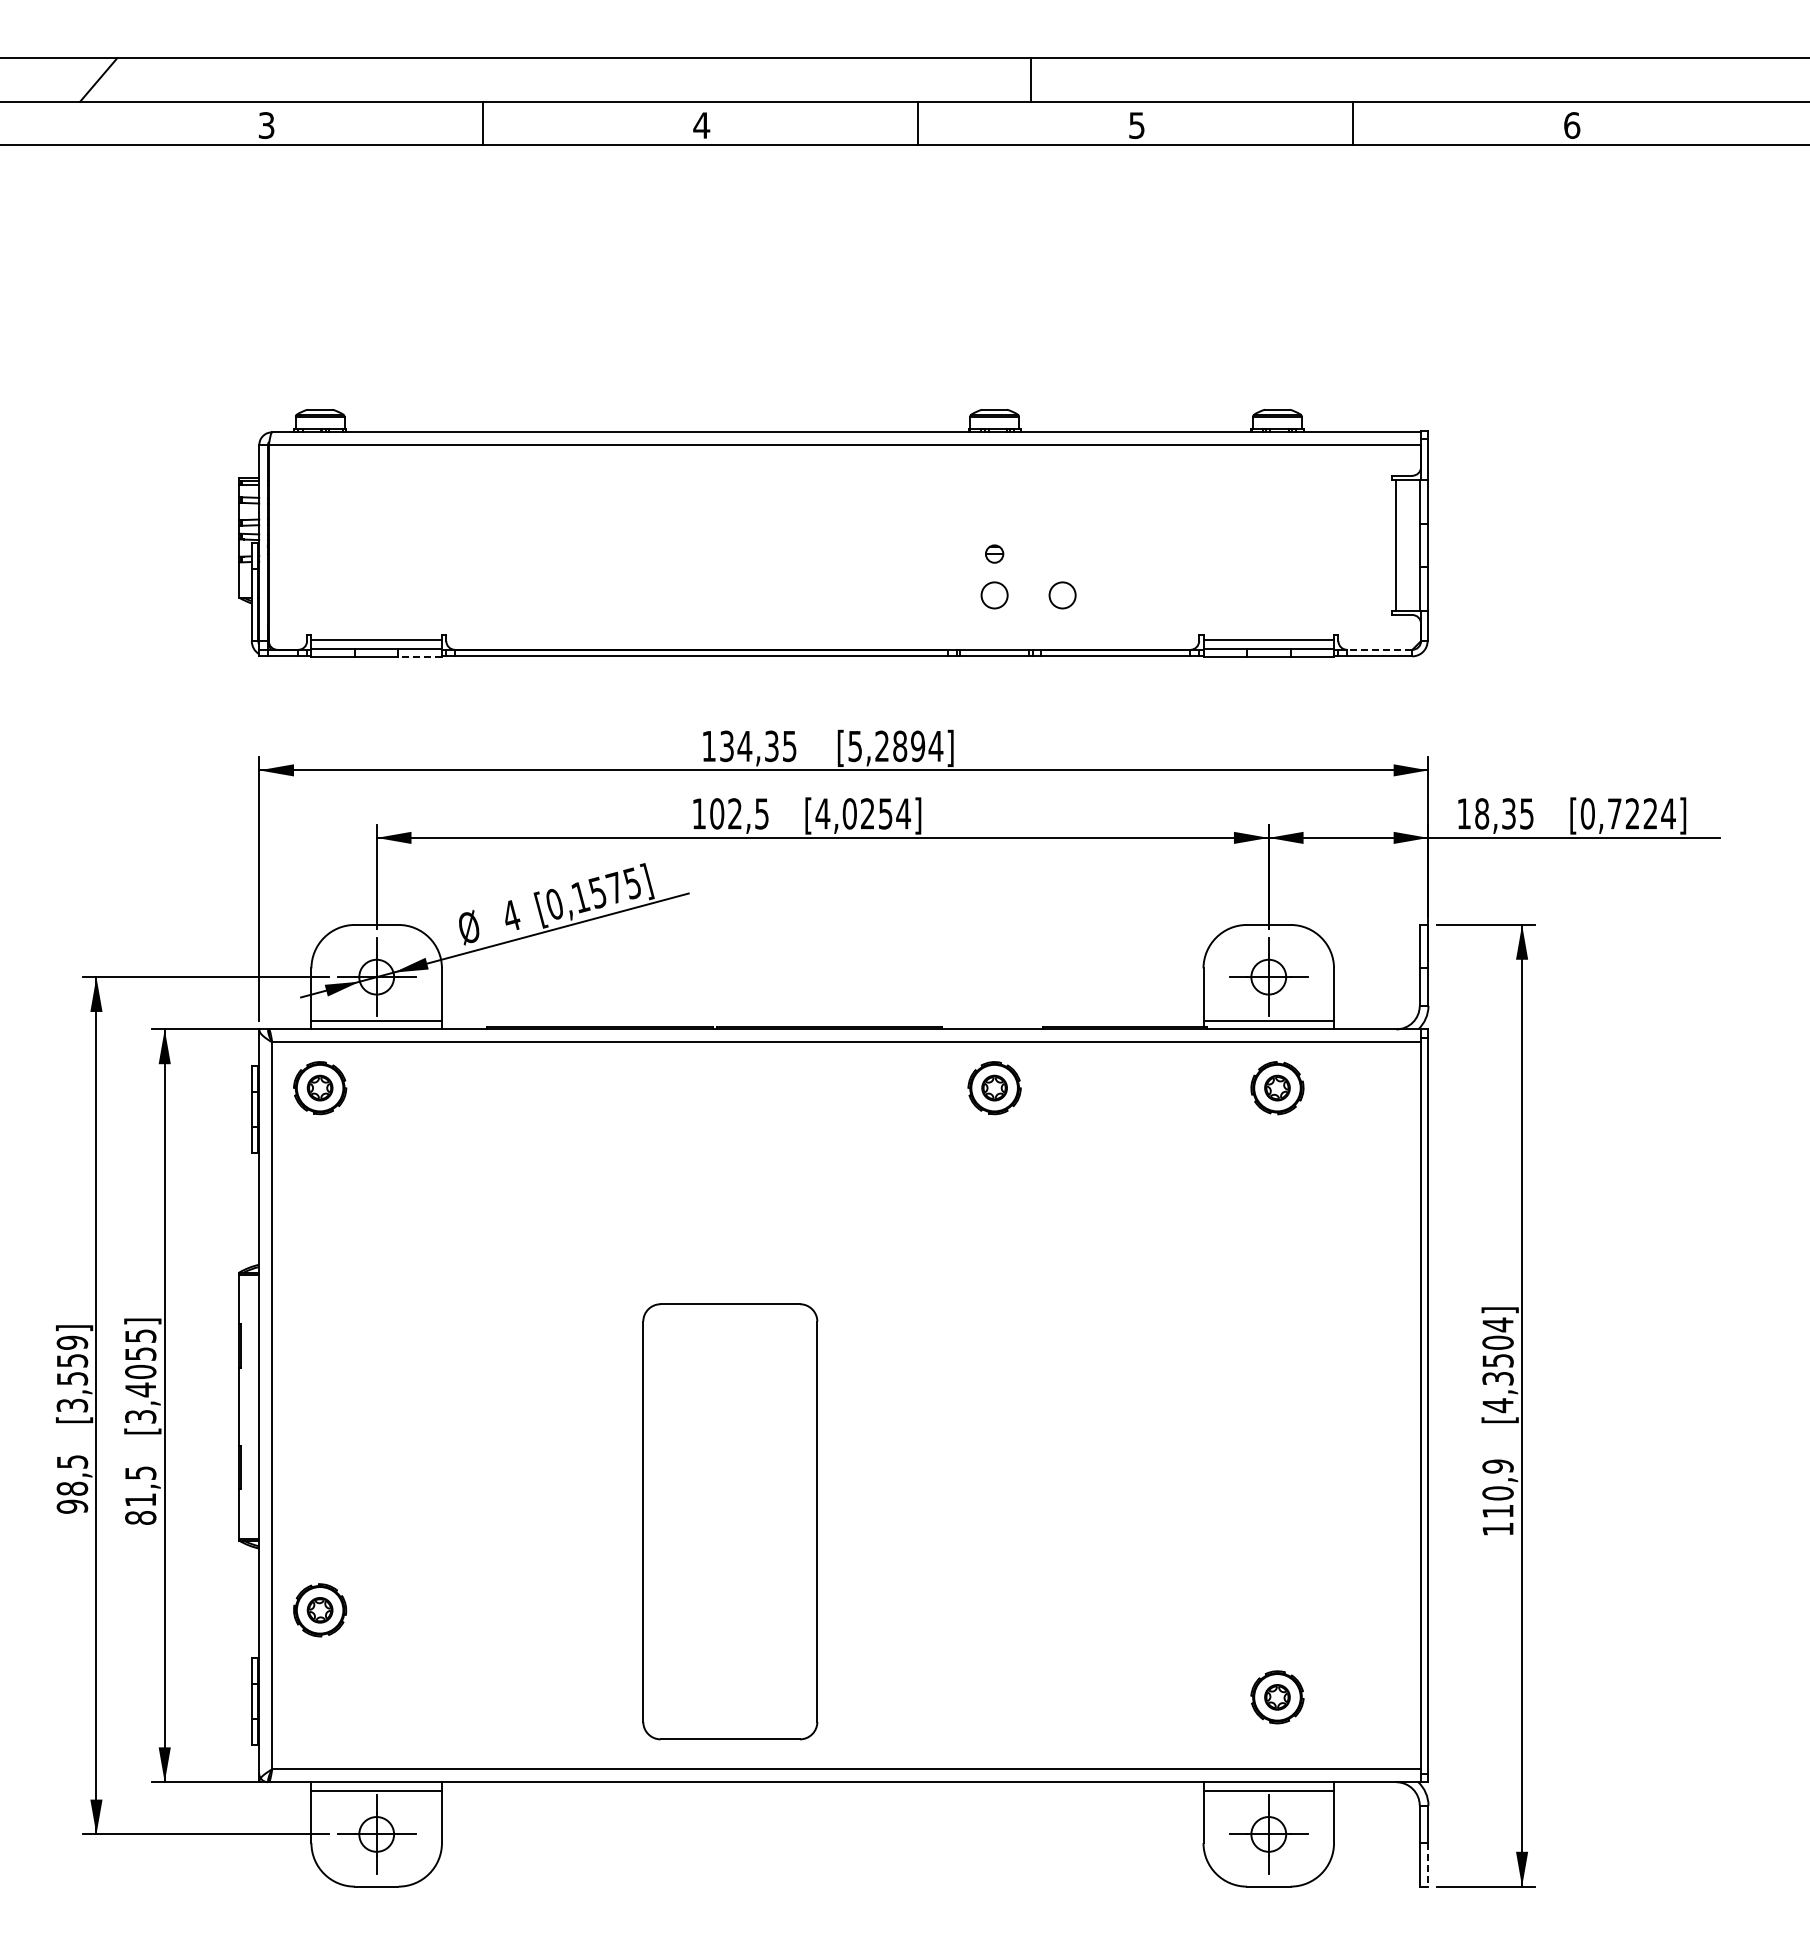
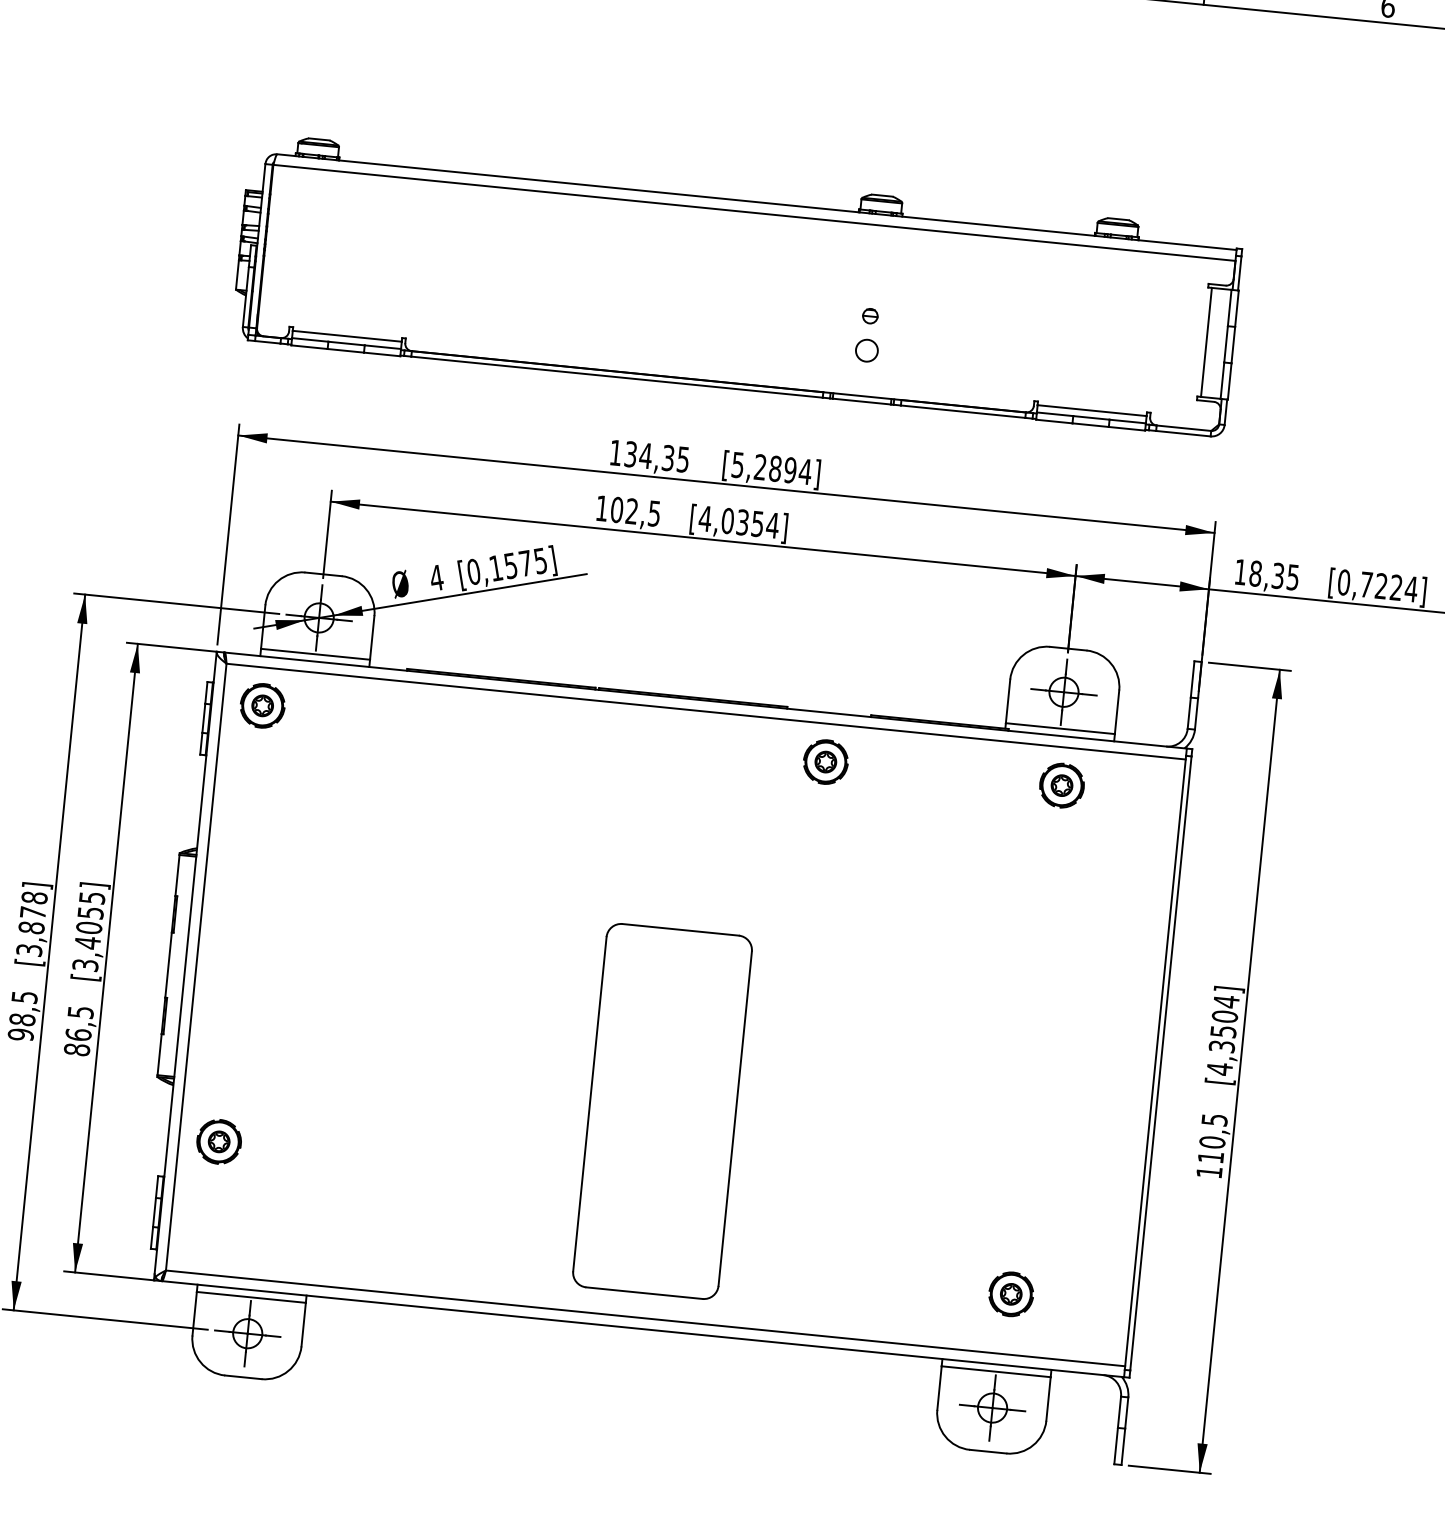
circle: (1062, 595) -> (923, 356), removed
line: (1379, 649) -> (1183, 427), dashed -> solid
line: (420, 657) -> (382, 354), dashed -> solid
text: (867, 813) -> (742, 522), [4,0254] -> [4,0354]
text: (72, 1360) -> (33, 912), [3,559] -> [3,878]
text: (1497, 1466) -> (1214, 1119), 110,9 -> 110,5
text: (140, 1499) -> (78, 1034), 81,5 -> 86,5
part: (730, 1521) -> (662, 1111), moved
line: (1428, 1864) -> (1123, 1446), dashed -> solid

